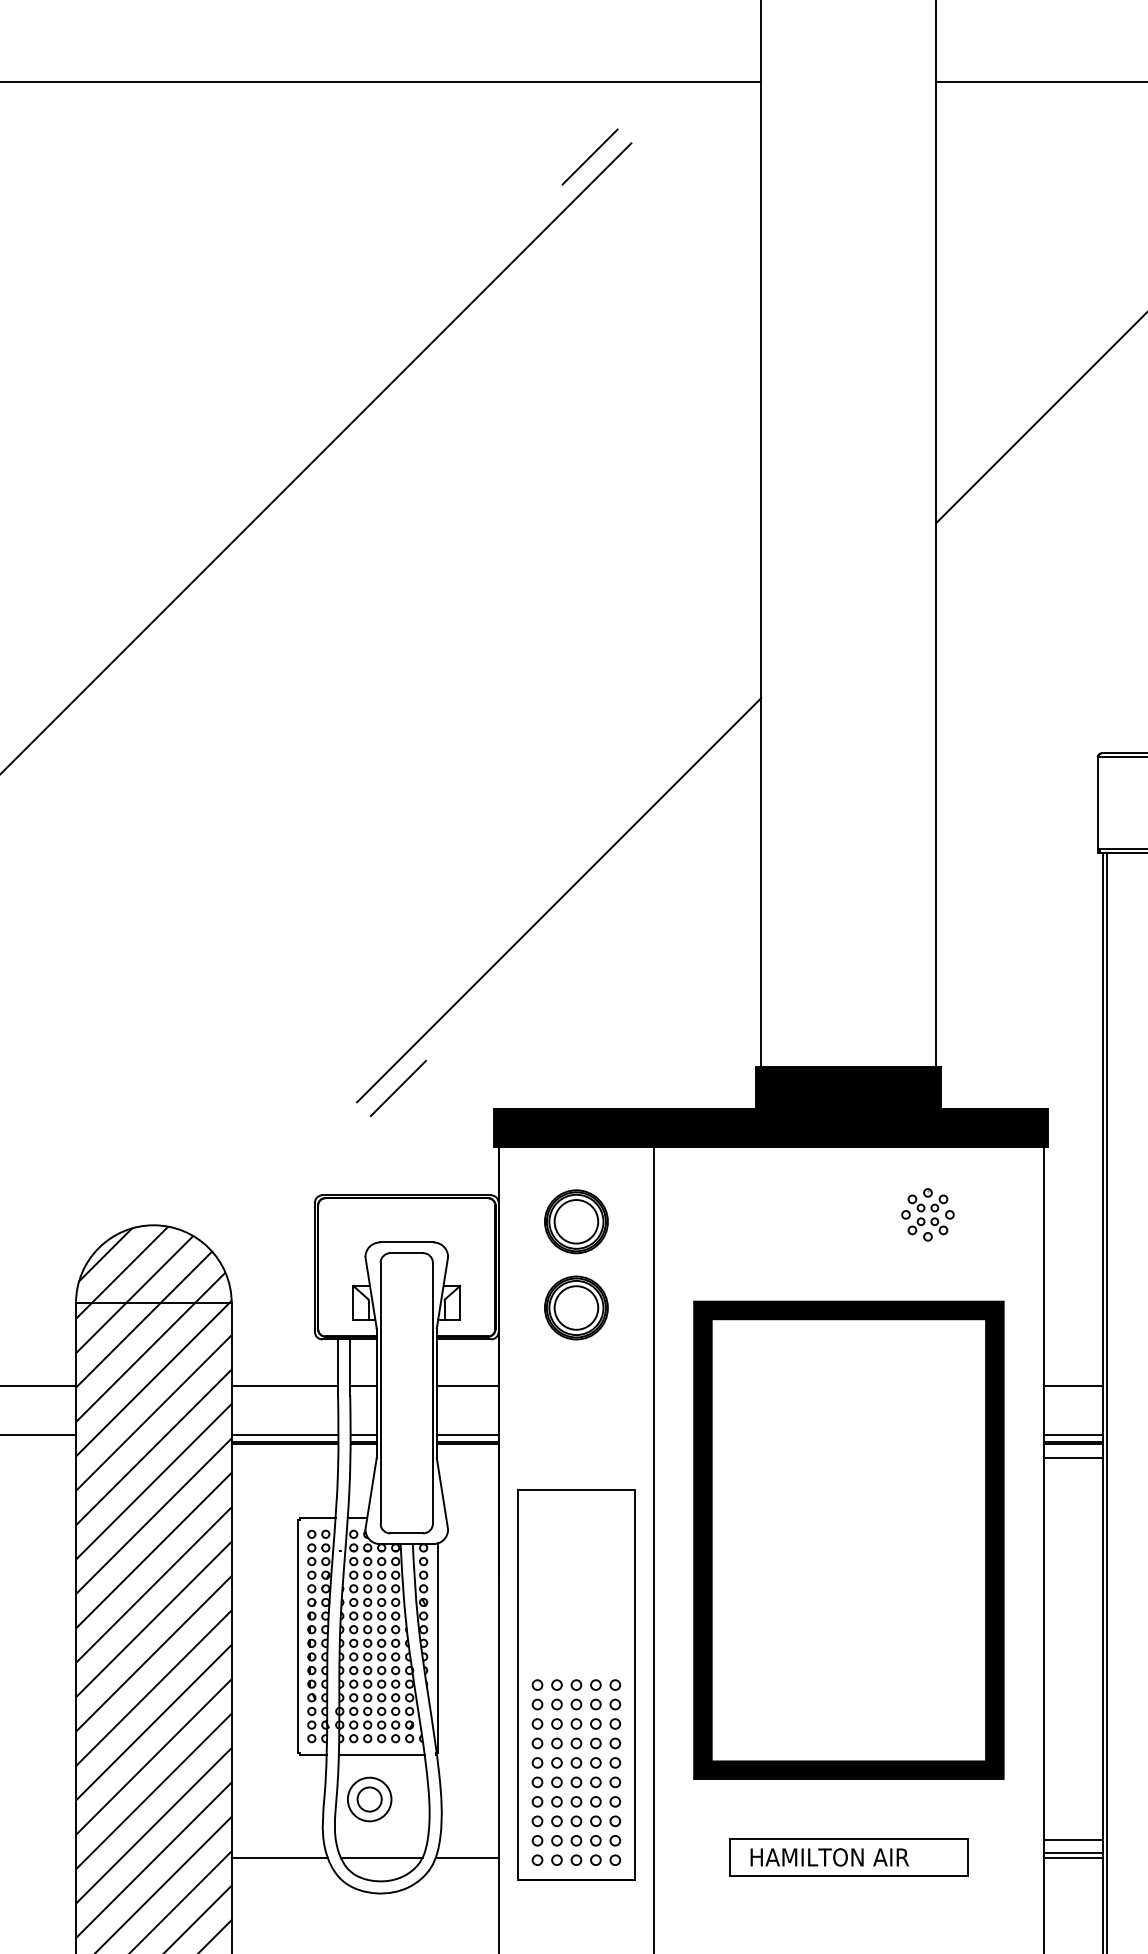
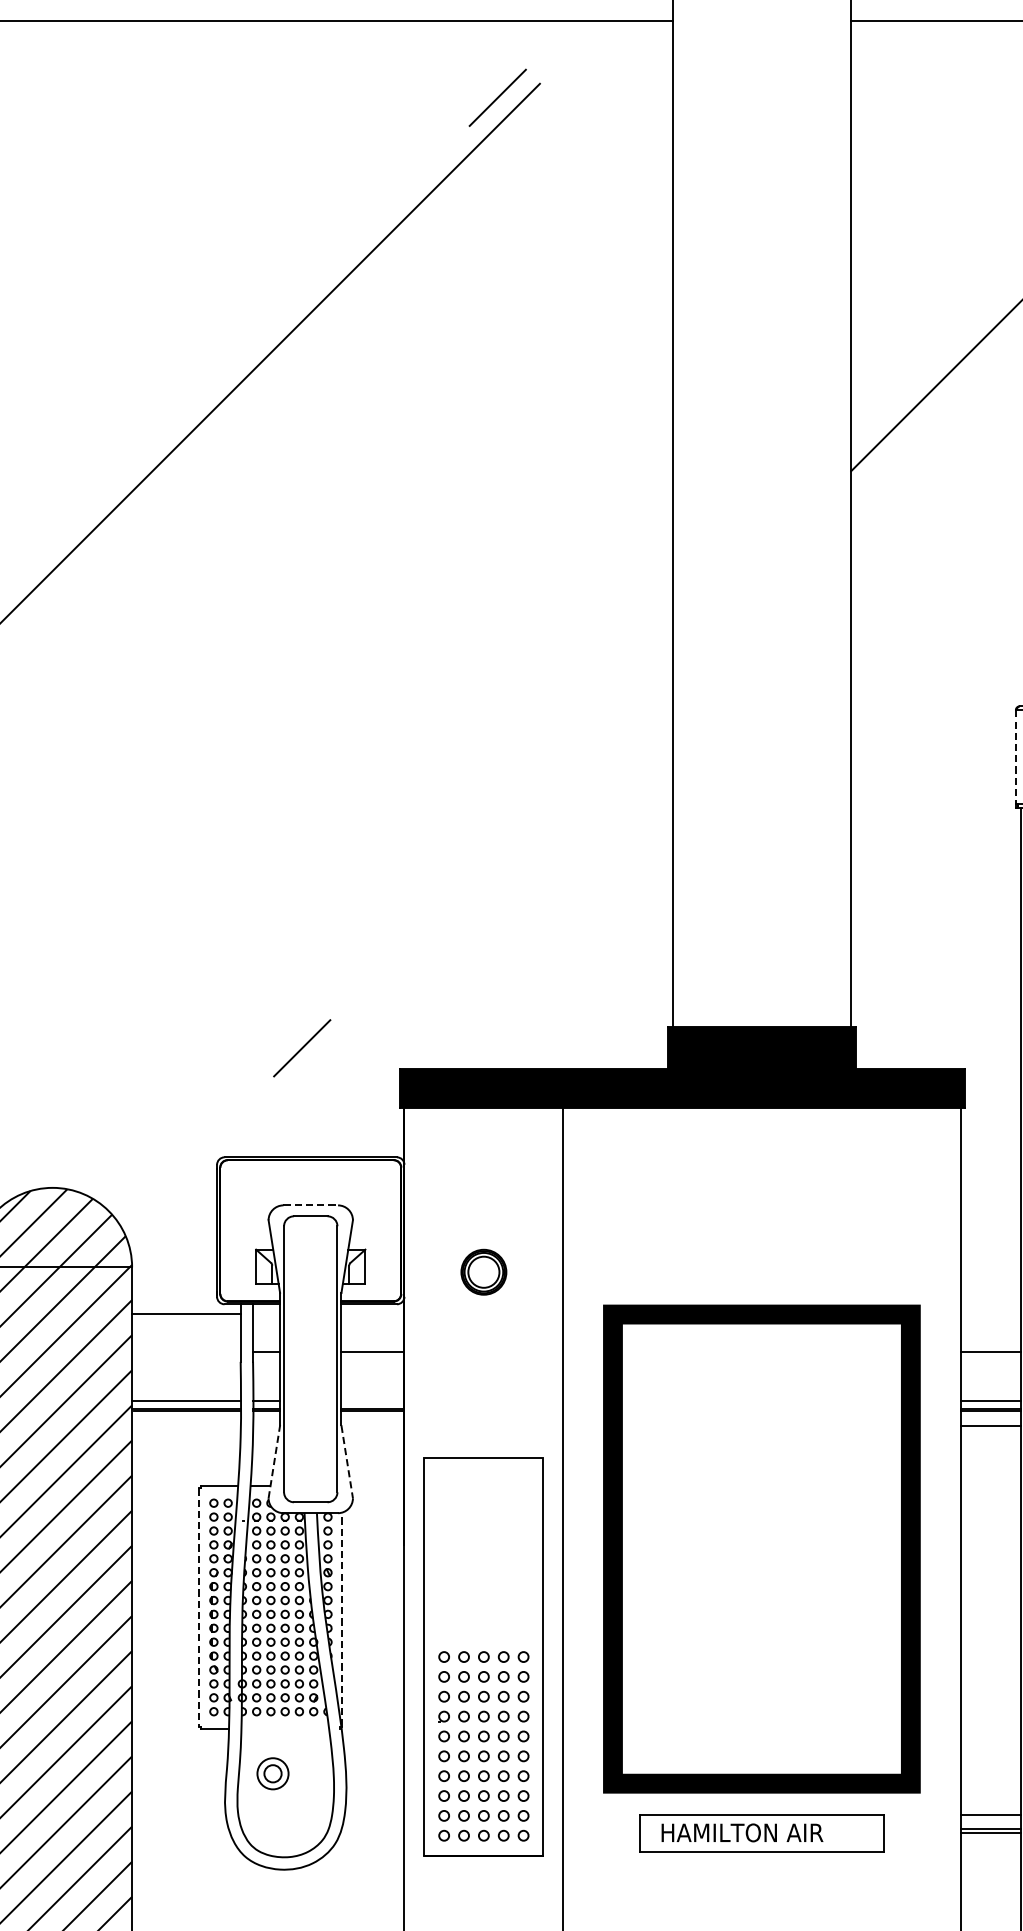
line: (1097, 802) -> (1015, 756), solid -> dashed
line: (559, 900) -> (466, 856), removed
part: (927, 1214) -> (842, 1176), removed
part: (576, 1221) -> (483, 1183), removed
line: (406, 1242) -> (310, 1205), solid -> dashed
part: (576, 1307) -> (483, 1271), size x0.7
line: (284, 1385) -> (186, 1313), moved
line: (467, 1434) -> (372, 1401), removed
line: (371, 1494) -> (274, 1462), solid -> dashed
line: (442, 1494) -> (347, 1462), solid -> dashed
part: (848, 1539) -> (761, 1548), moved
line: (297, 1636) -> (199, 1607), solid -> dashed
line: (437, 1648) -> (342, 1619), solid -> dashed
line: (381, 1755) -> (284, 1728), removed
part: (369, 1799) -> (272, 1773), size x0.7
line: (279, 1857) -> (180, 1832), removed
line: (381, 1857) -> (284, 1832), removed
line: (466, 1857) -> (371, 1832), removed

